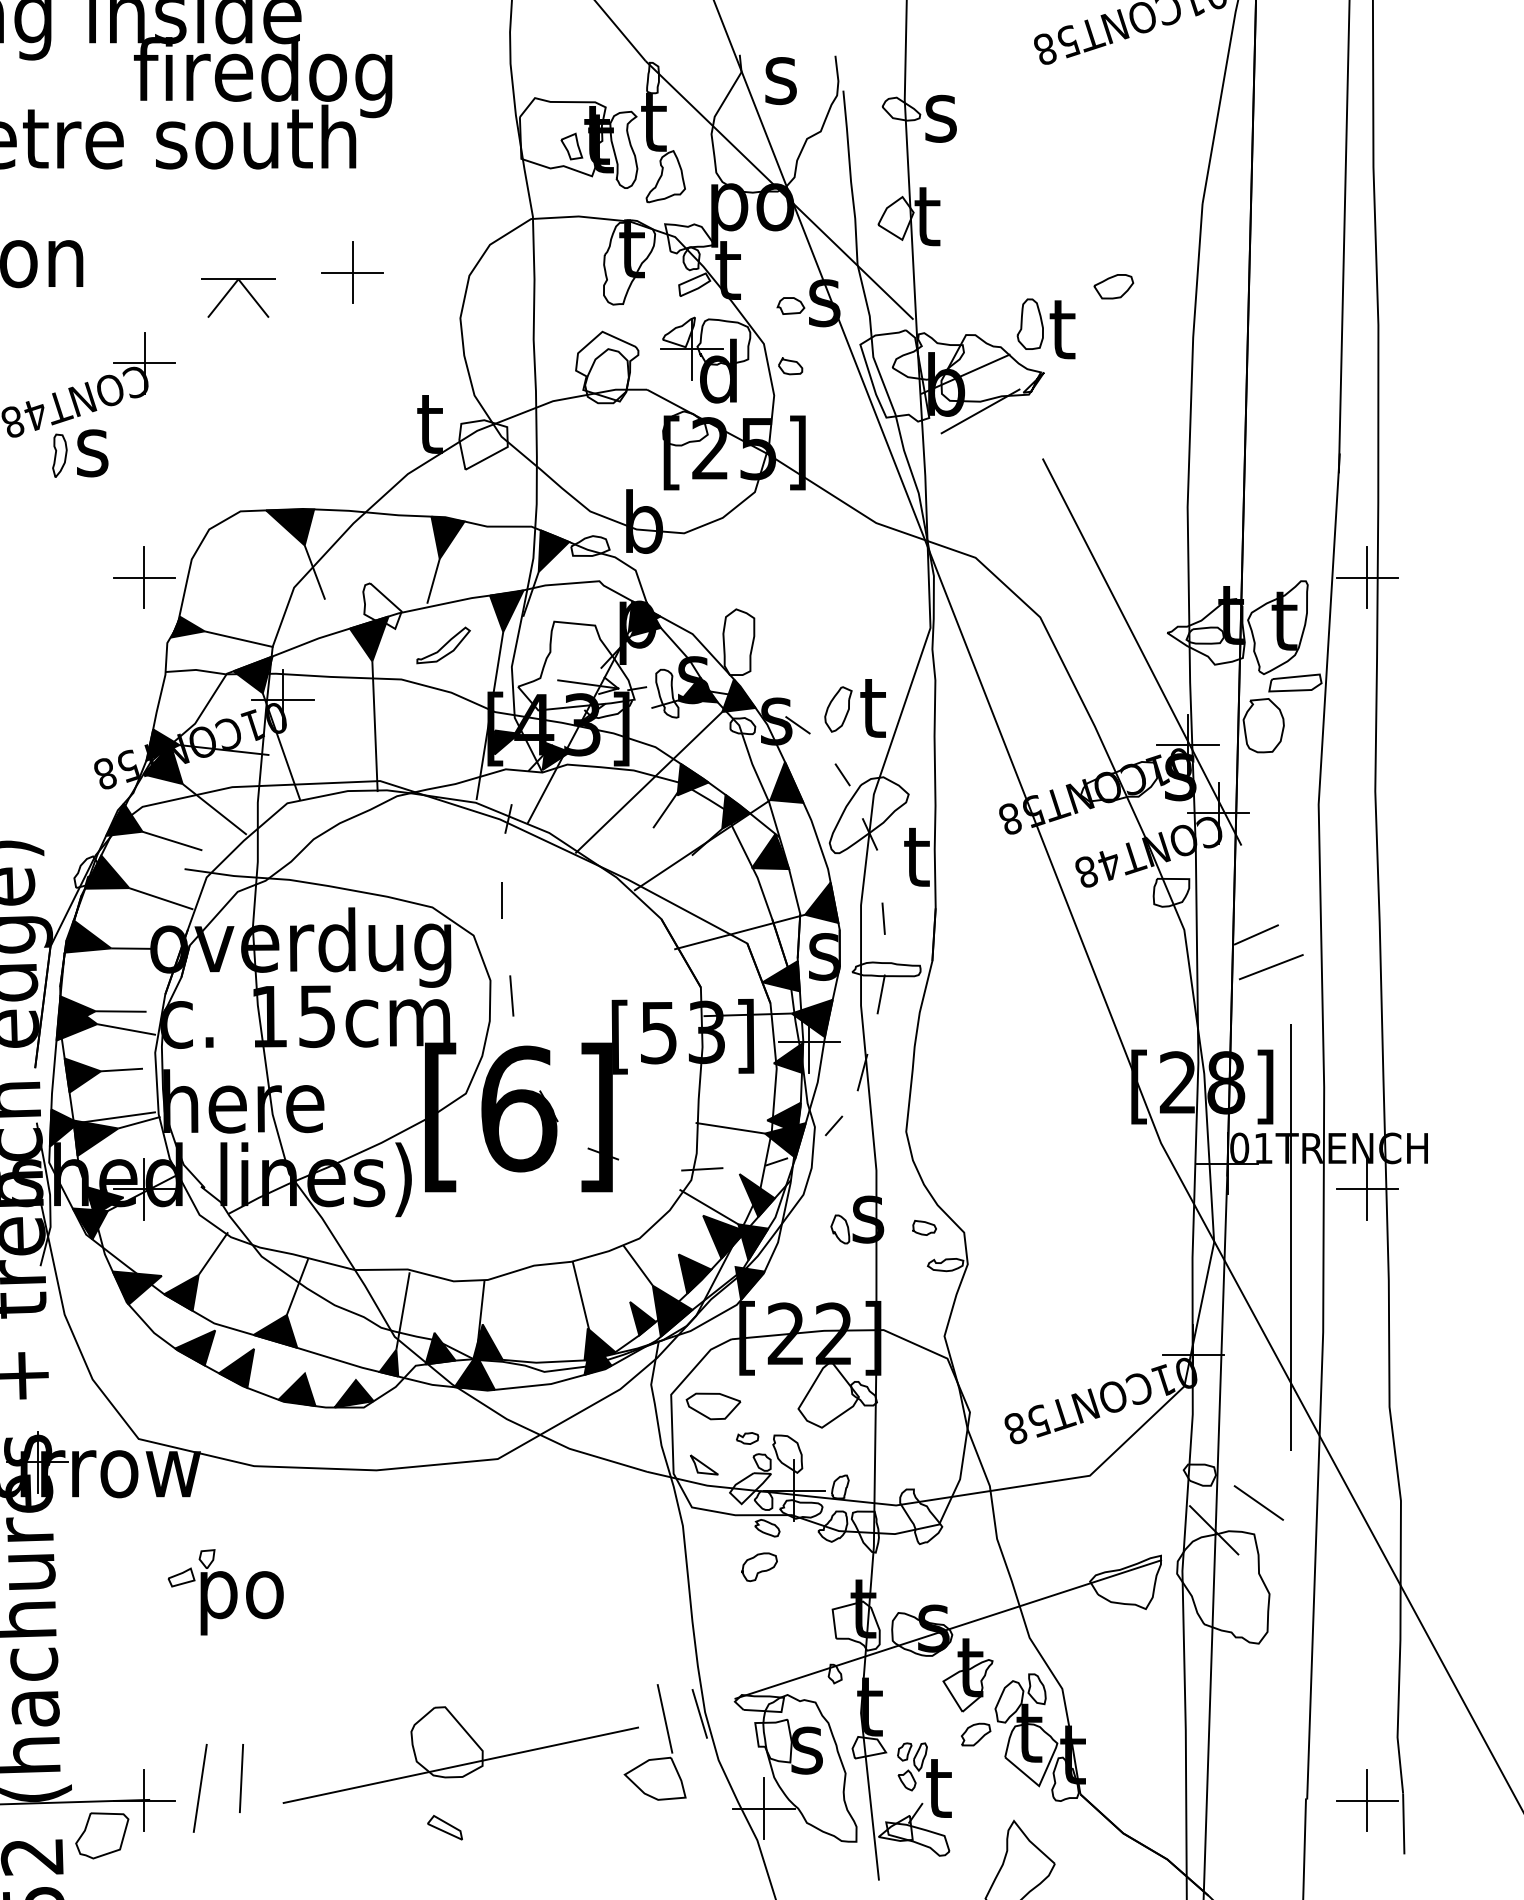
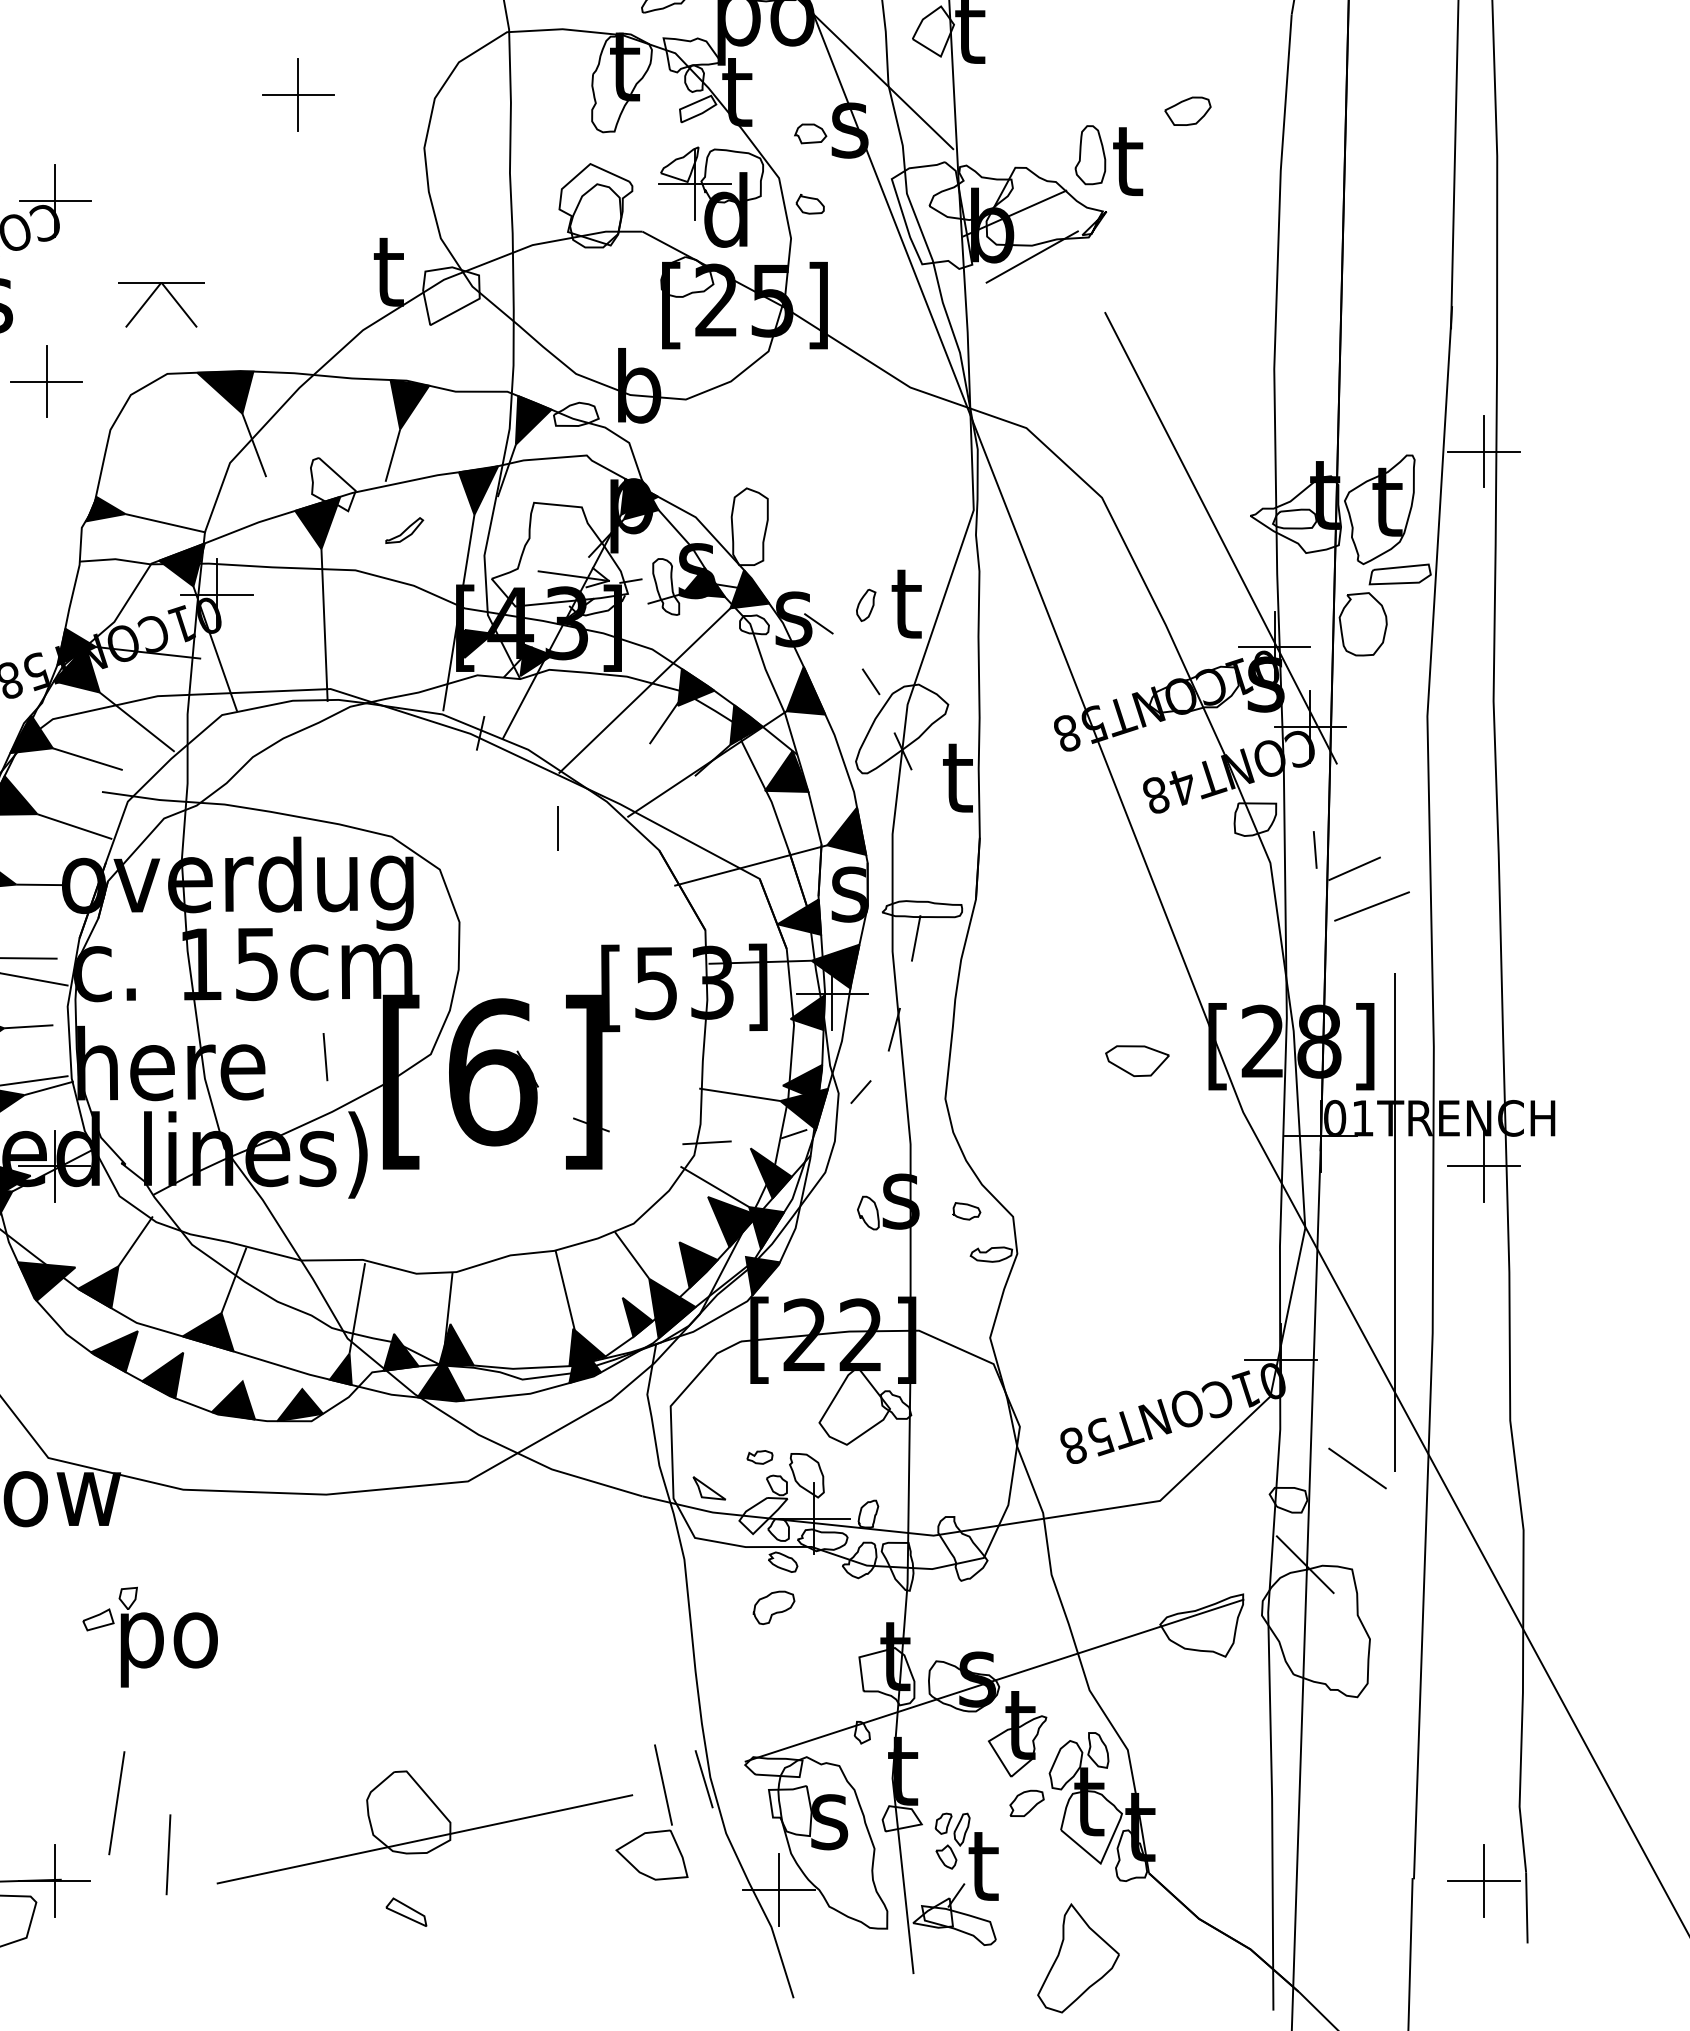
part: (246, 291) -> (170, 296), moved
part: (144, 577) -> (46, 381), moved
part: (443, 645) -> (404, 530), size x0.6
part: (838, 709) -> (866, 605), size x0.6
line: (501, 900) -> (557, 828), moved
line: (883, 918) -> (1315, 849), moved
line: (511, 995) -> (325, 1056), moved
part: (713, 1406) -> (1137, 1061), moved
line: (1258, 1502) -> (1357, 1467), moved
line: (199, 1788) -> (115, 1803), moved

